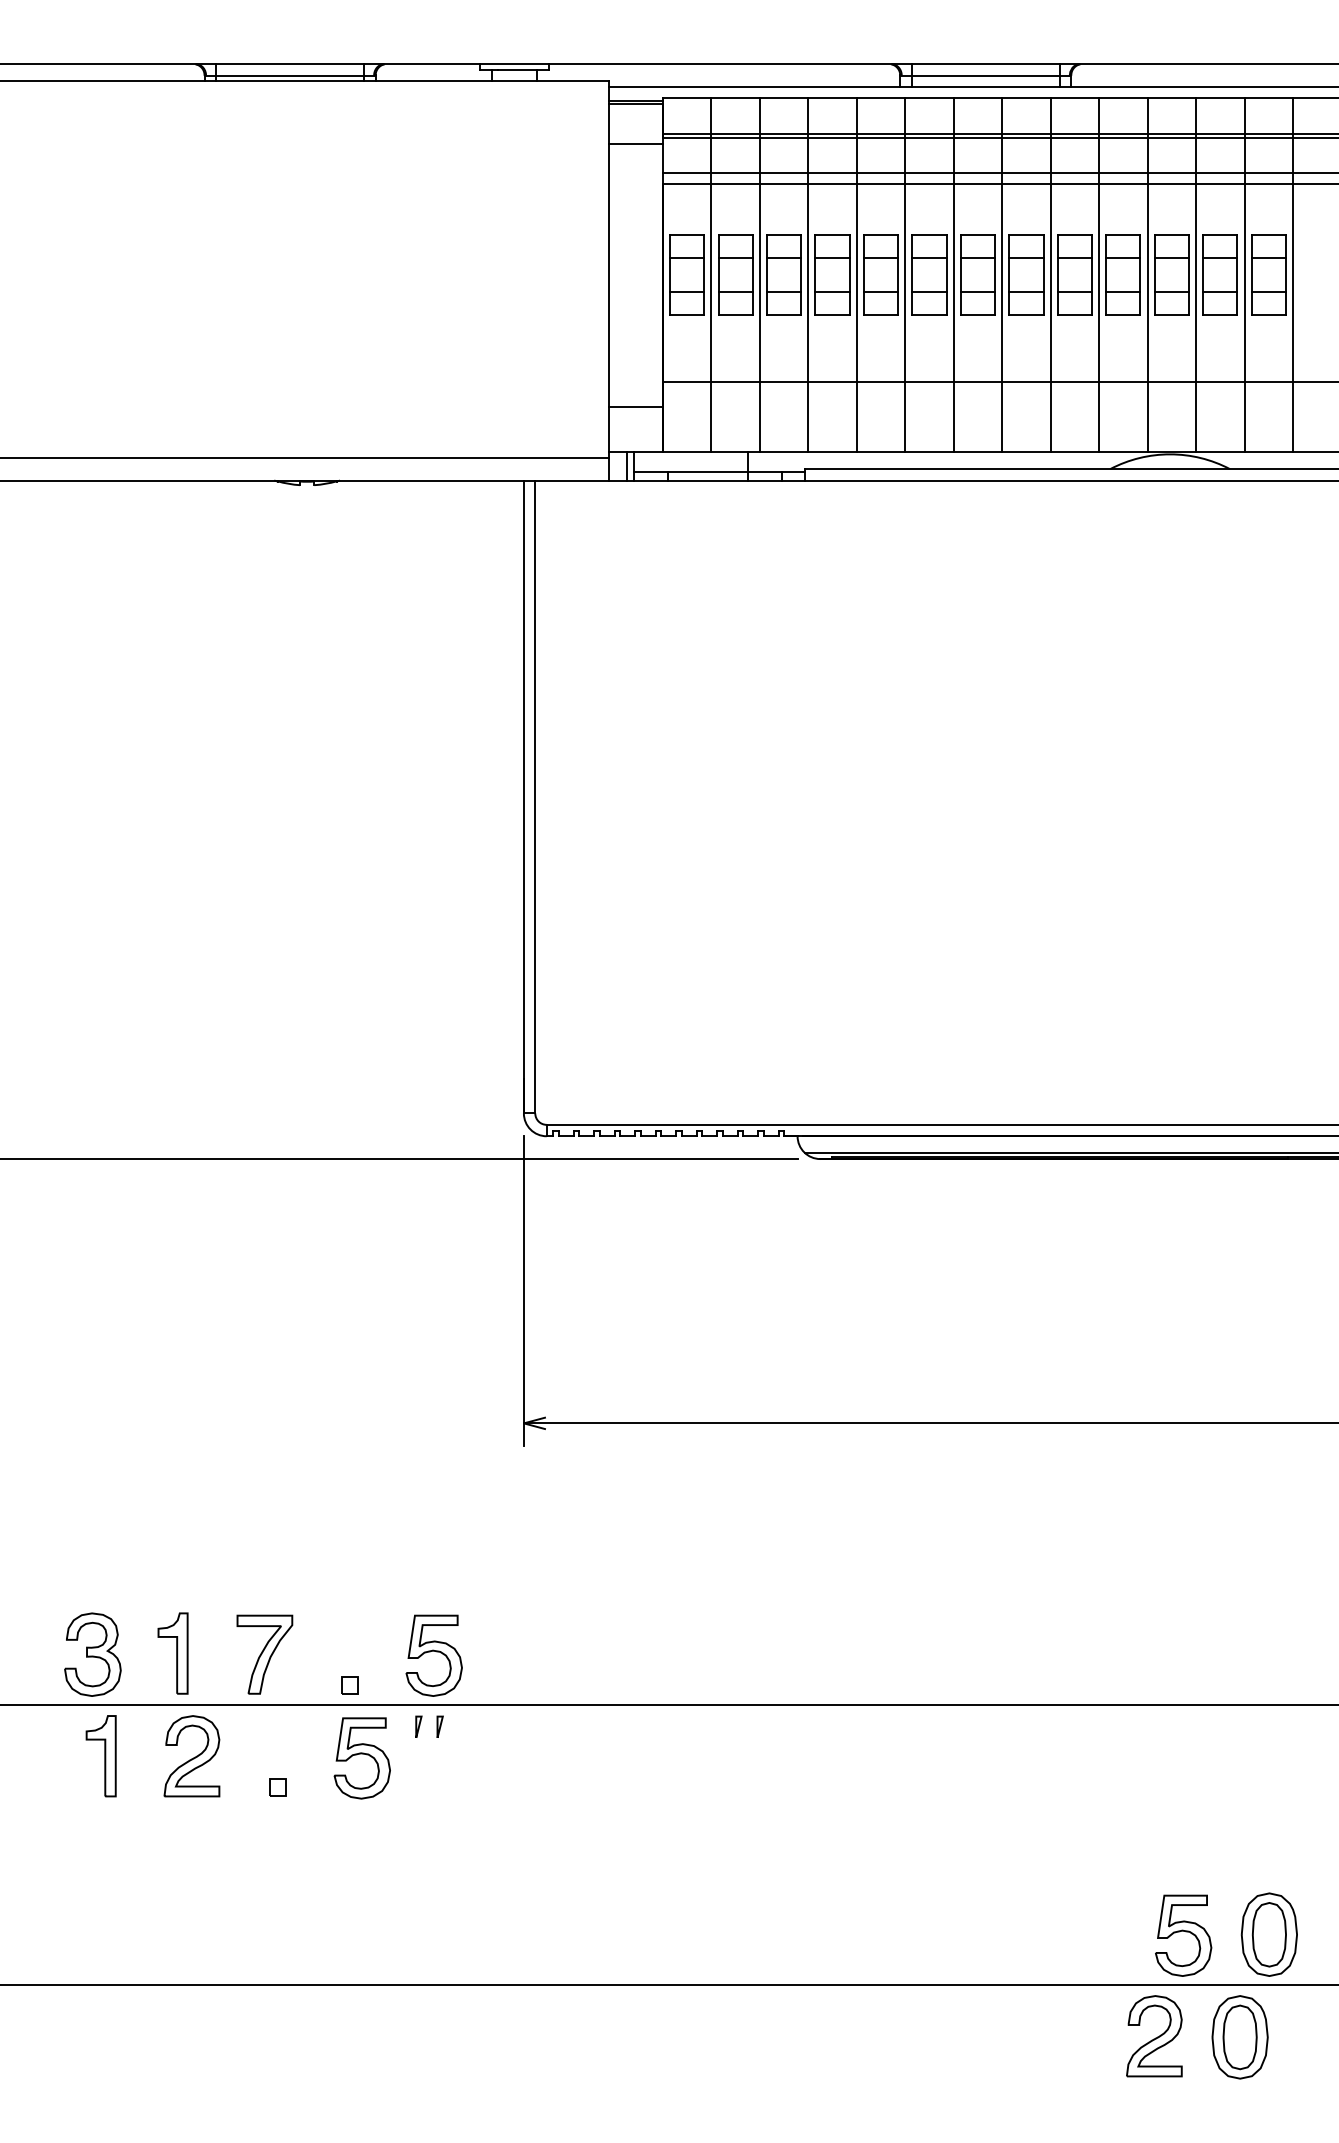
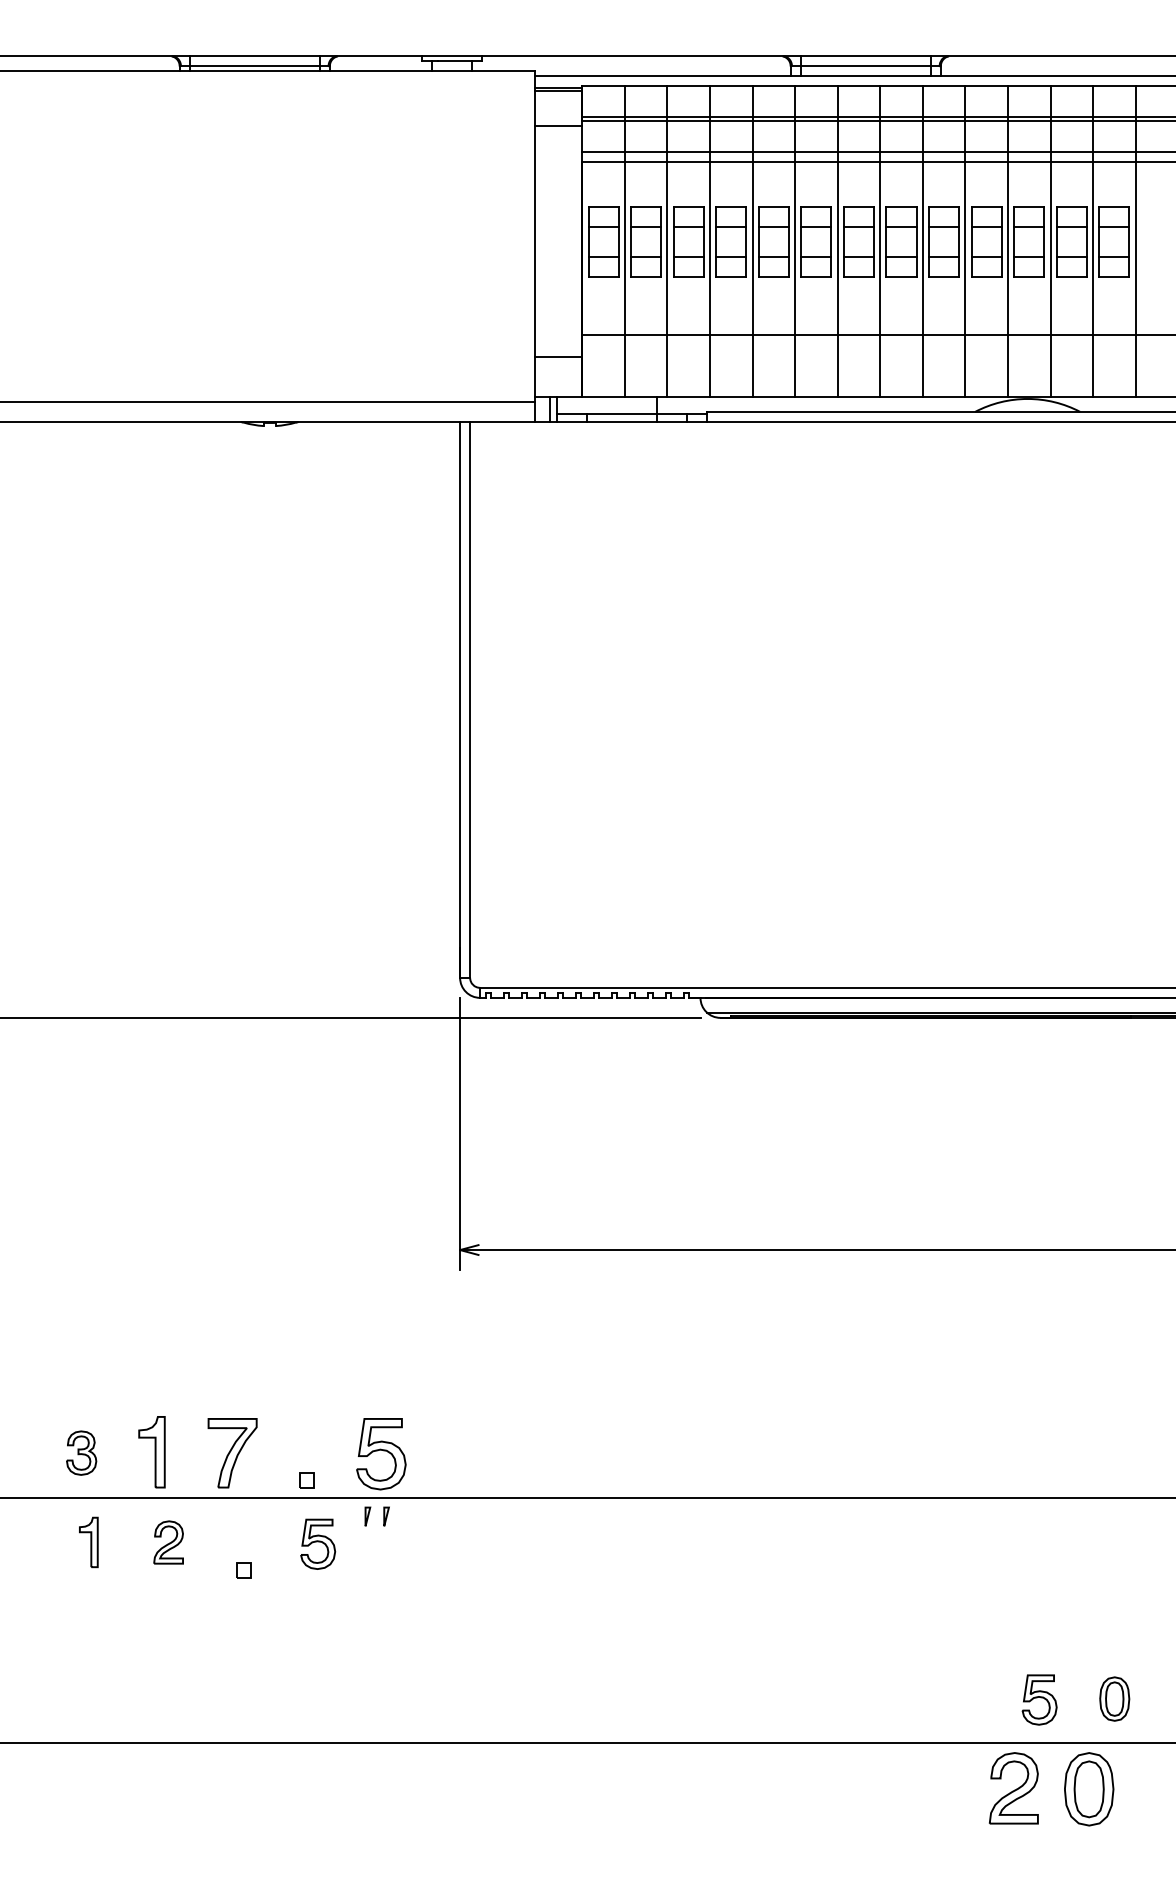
part: (92, 1654) -> (81, 1453), size x0.6
part: (100, 1756) -> (88, 1542), size x0.7
part: (191, 1756) -> (168, 1542), size x0.6
part: (361, 1758) -> (317, 1544), size x0.7
part: (1268, 1934) -> (1114, 1698), size x0.6
part: (1183, 1935) -> (1039, 1699), size x0.7

